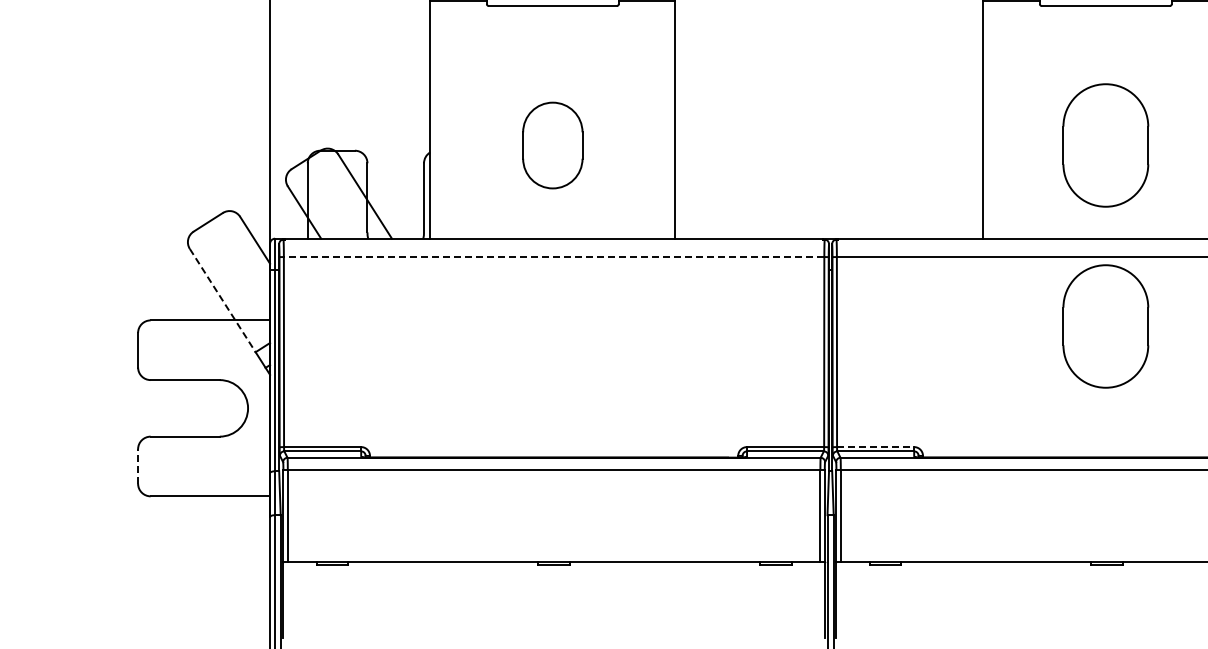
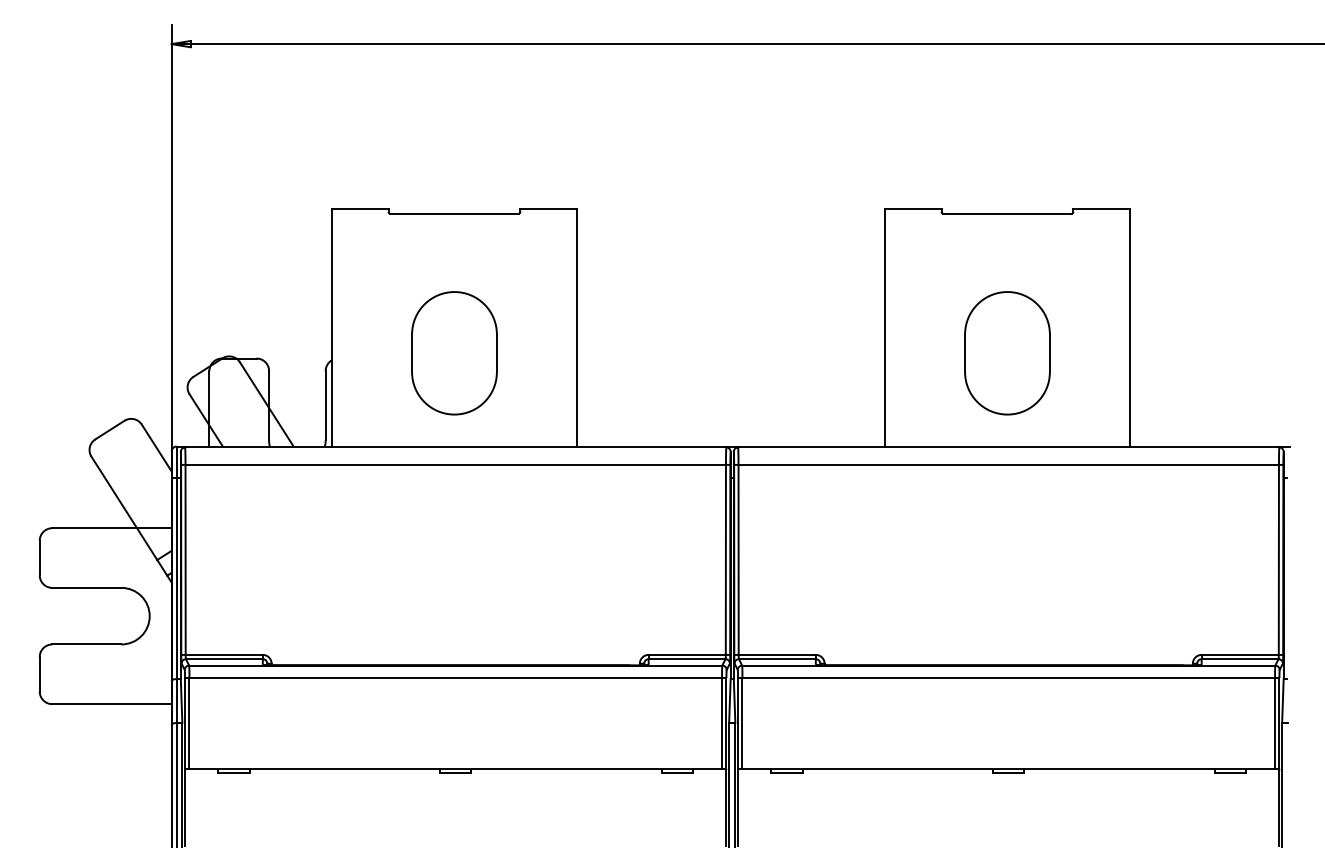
part: (552, 145) -> (454, 353), size x1.43
line: (553, 256) -> (455, 464), dashed -> solid
line: (222, 300) -> (124, 508), dashed -> solid
part: (1105, 326) -> (1007, 534), removed
line: (875, 446) -> (777, 654), dashed -> solid
line: (137, 465) -> (39, 673), dashed -> solid

